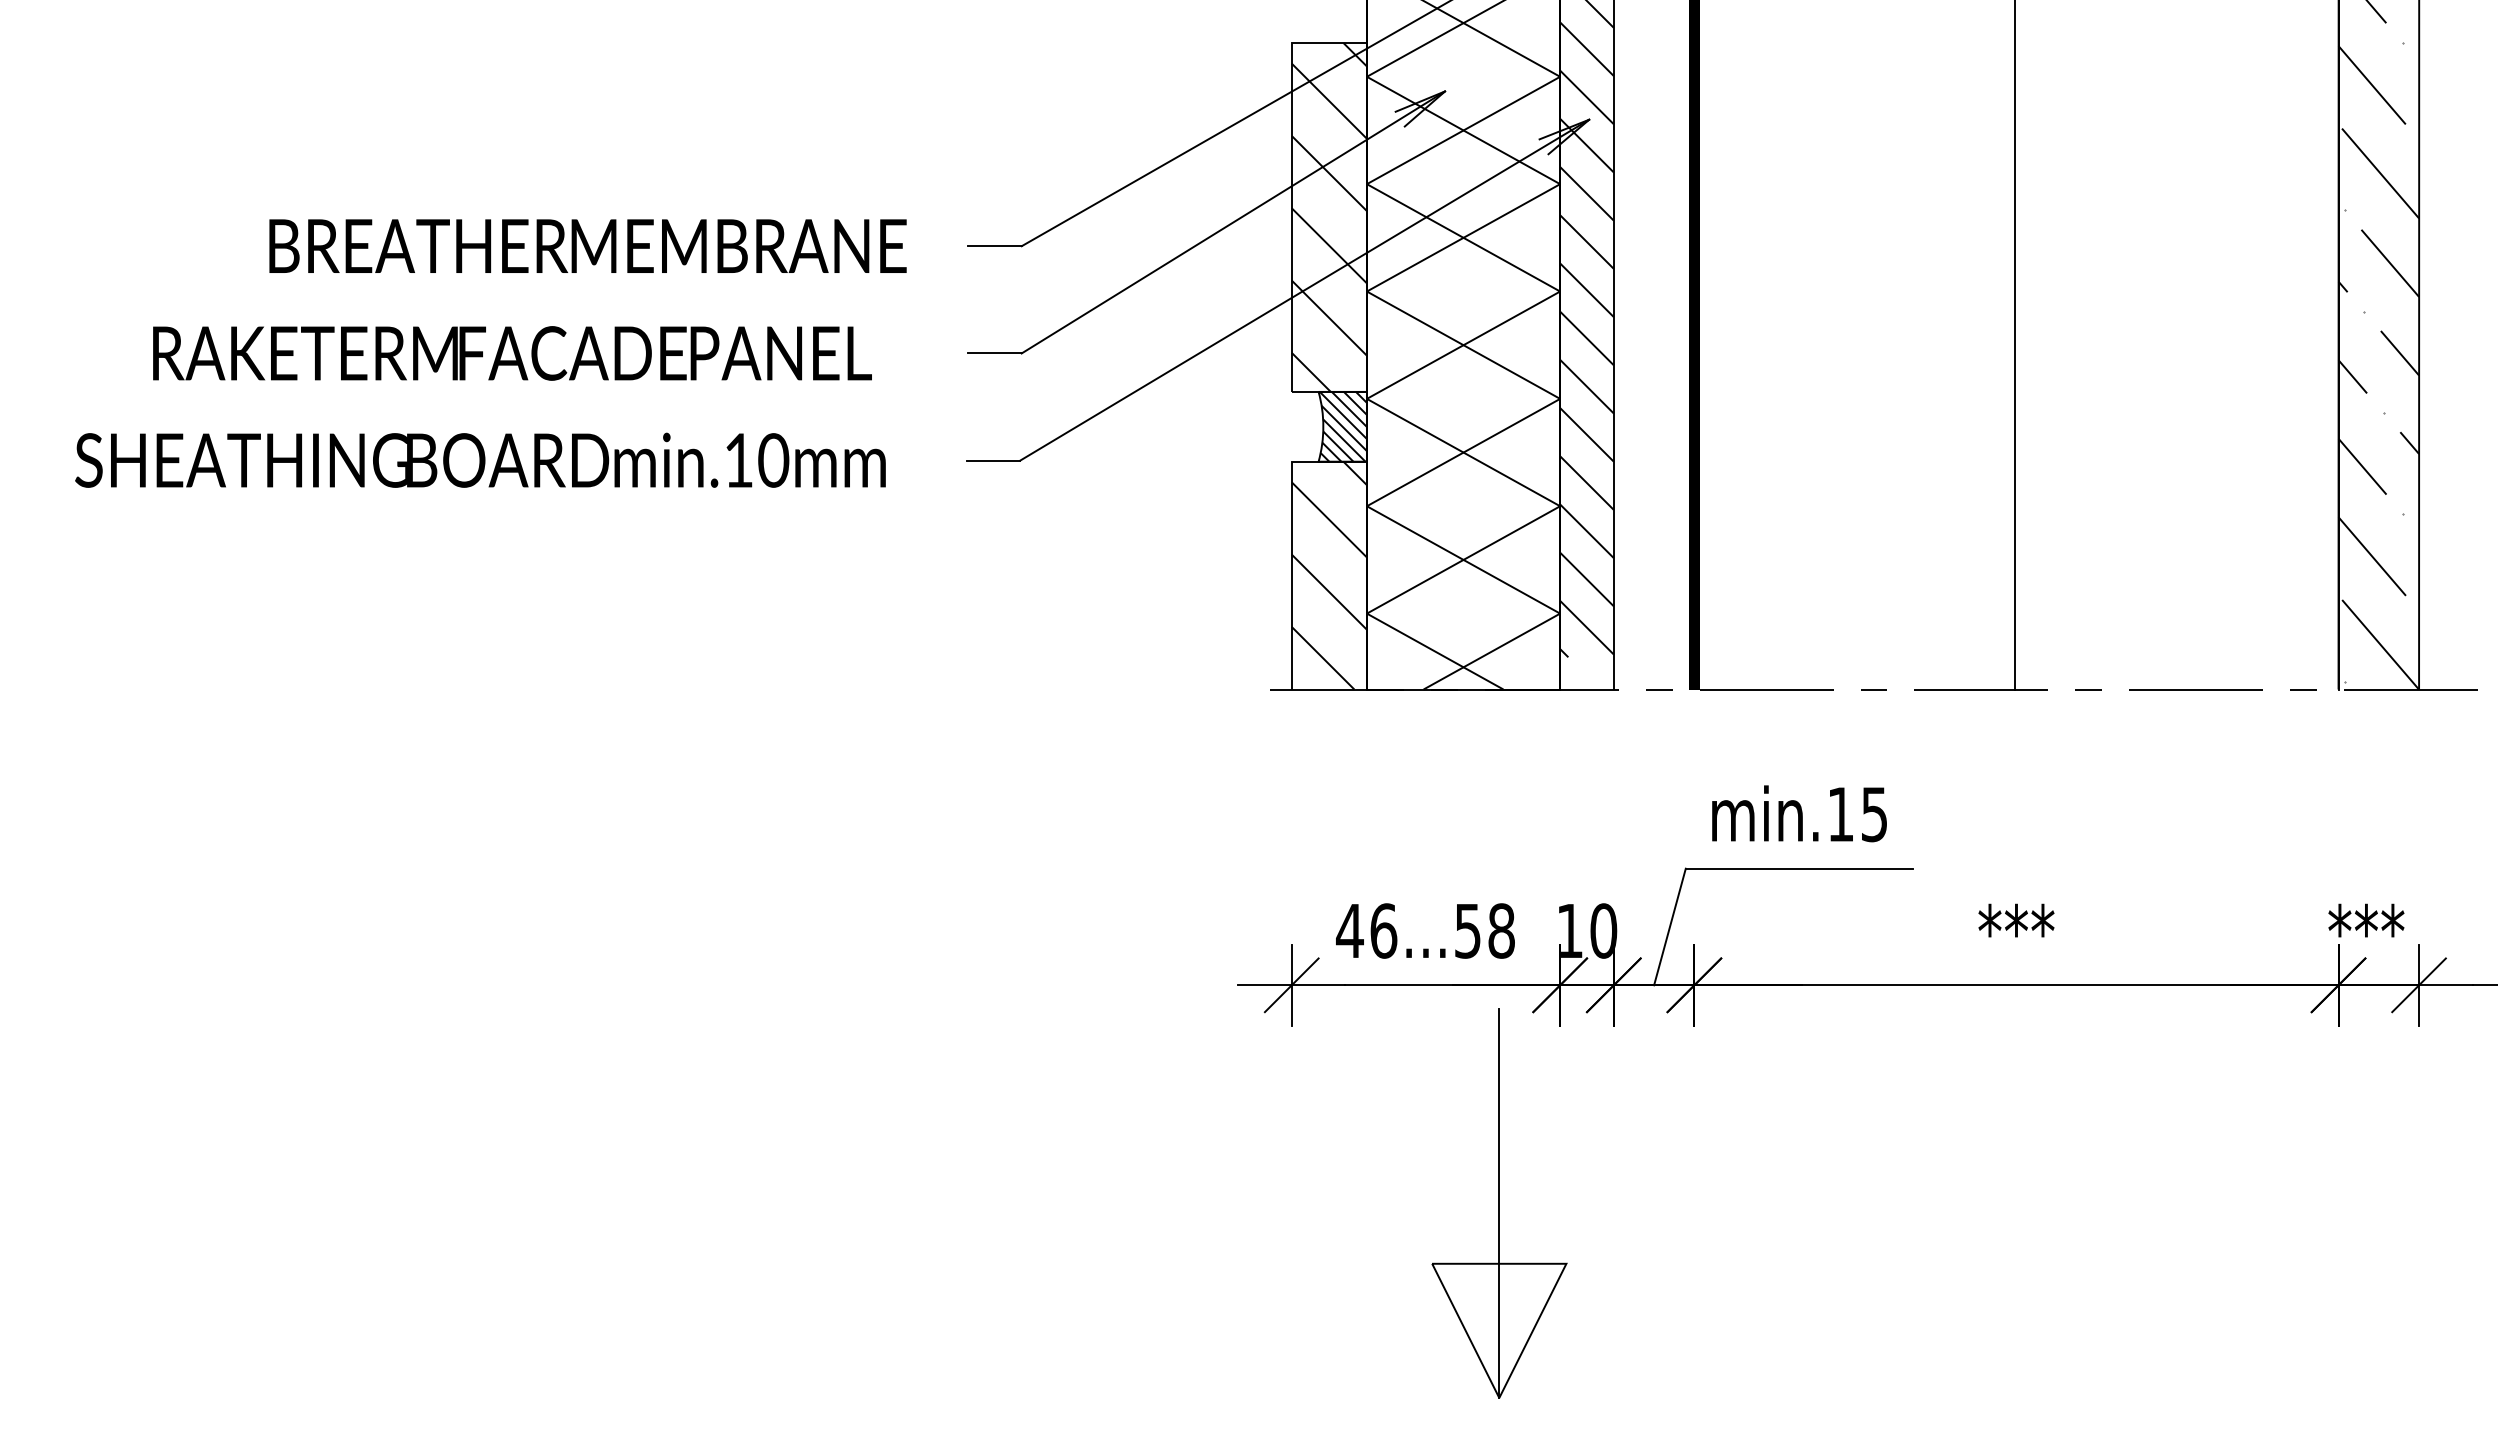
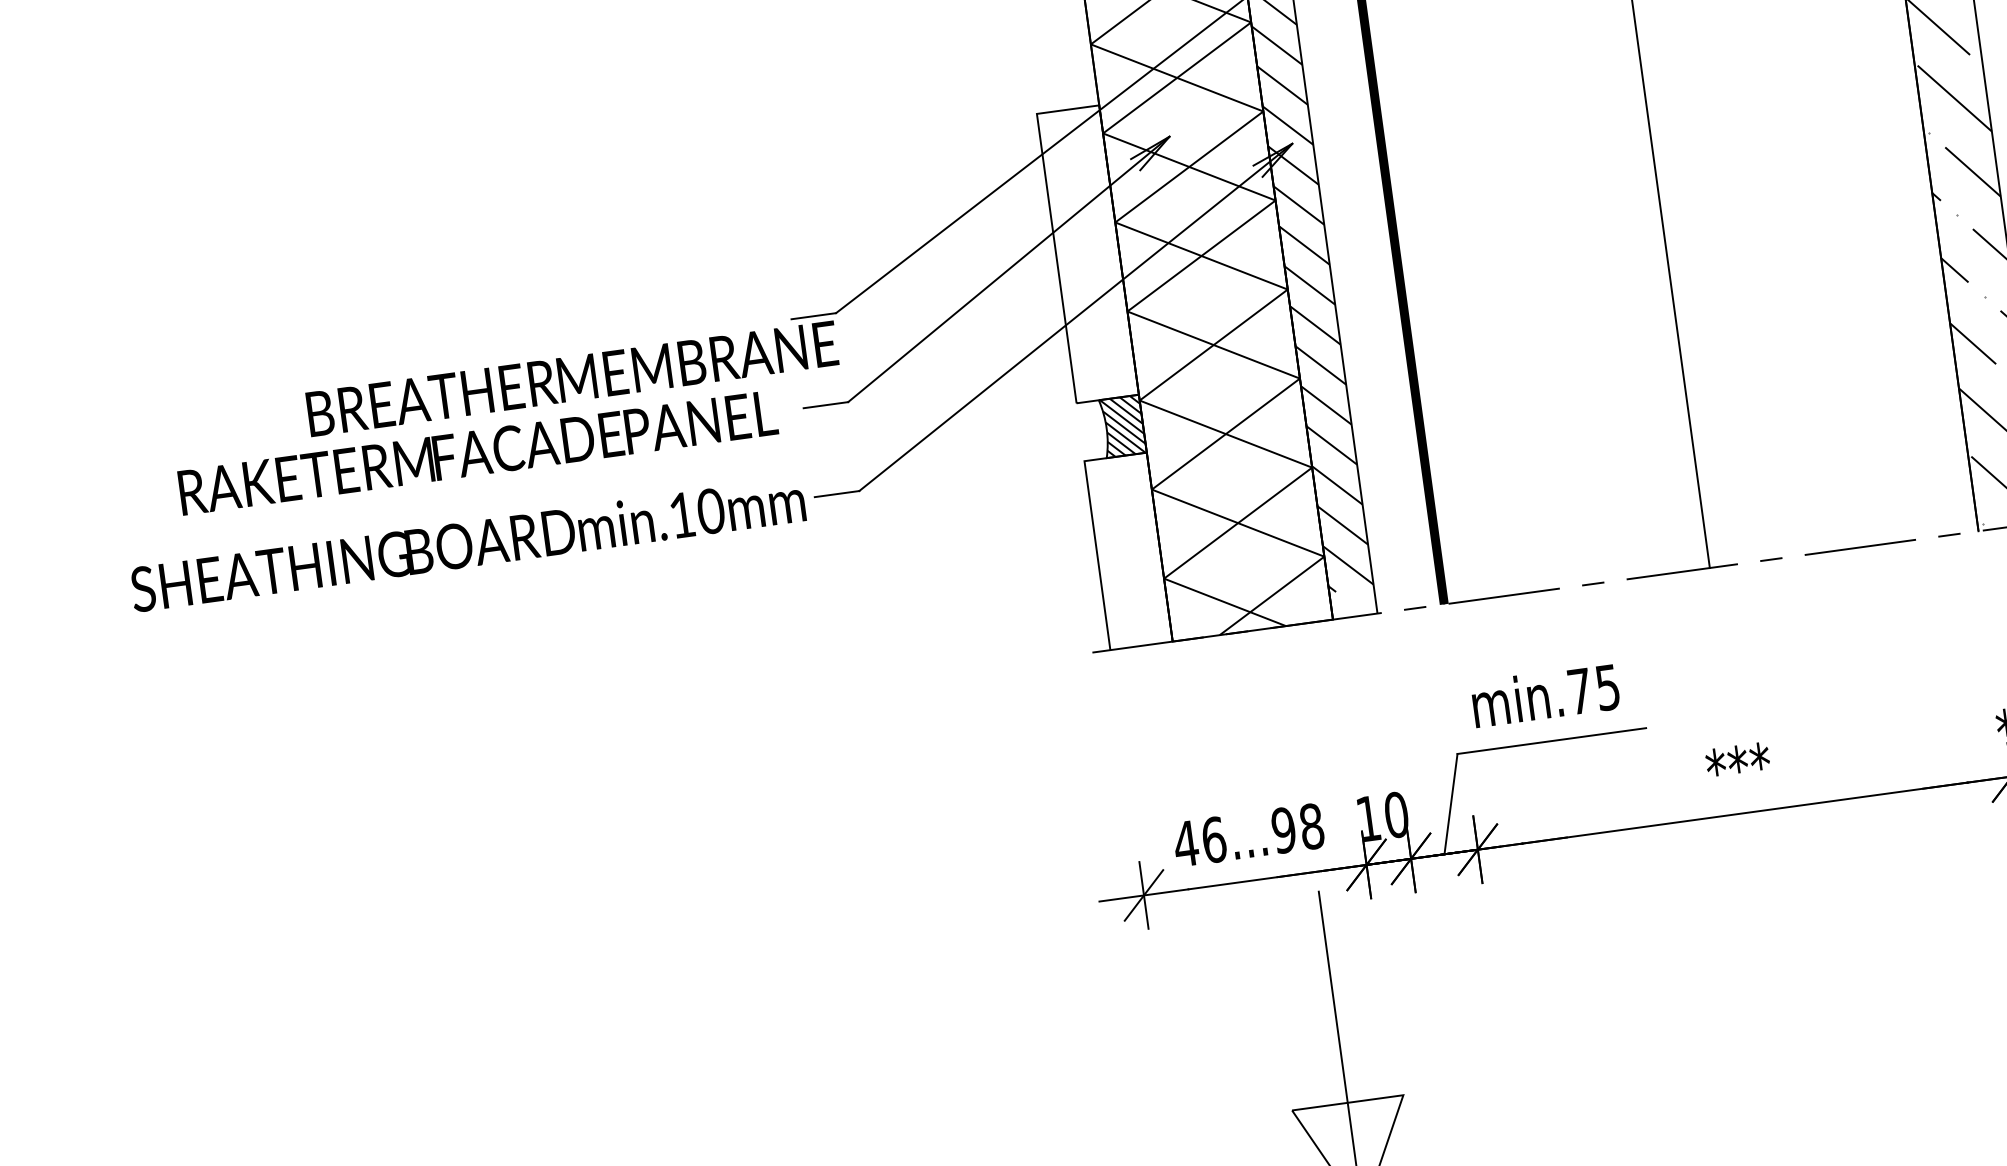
hatch: (1328, 216) -> (1087, 253), removed
text: (587, 245) -> (571, 378), moved
text: (512, 353) -> (478, 452), moved
text: (480, 459) -> (467, 543), moved
hatch: (1328, 575) -> (1127, 551), removed
text: (1840, 814) -> (1579, 691), min.15 -> min.75
text: (1467, 930) -> (1283, 830), 46...58 -> 46...98

